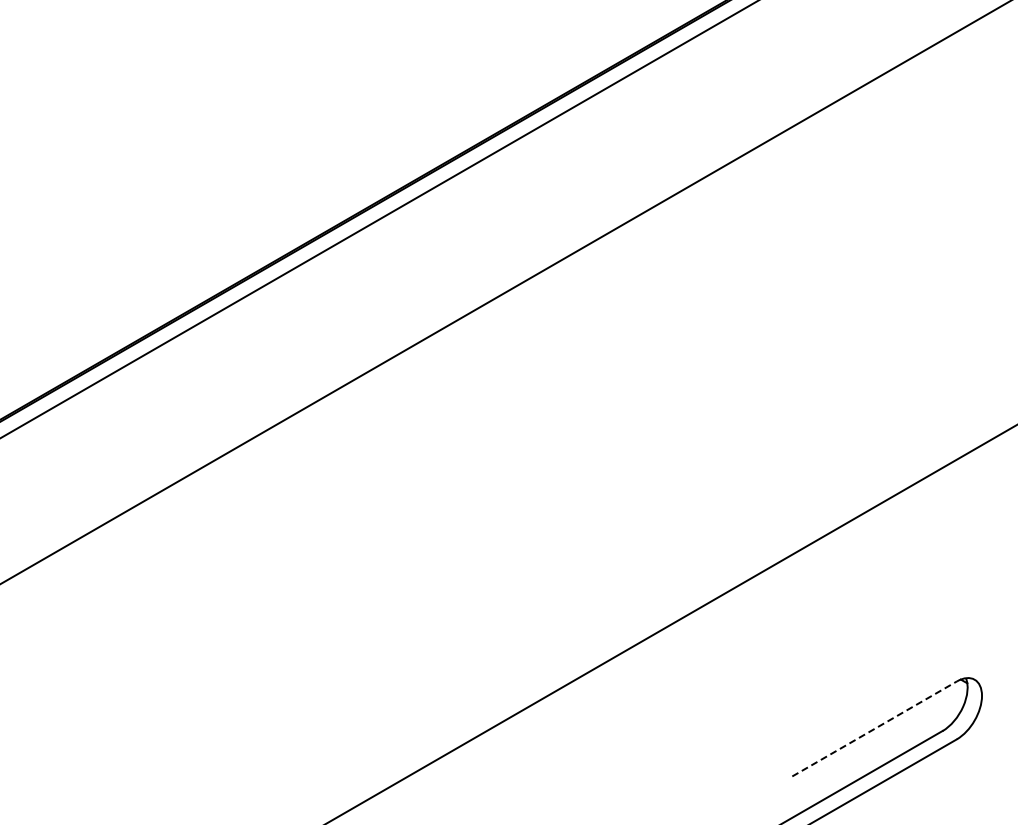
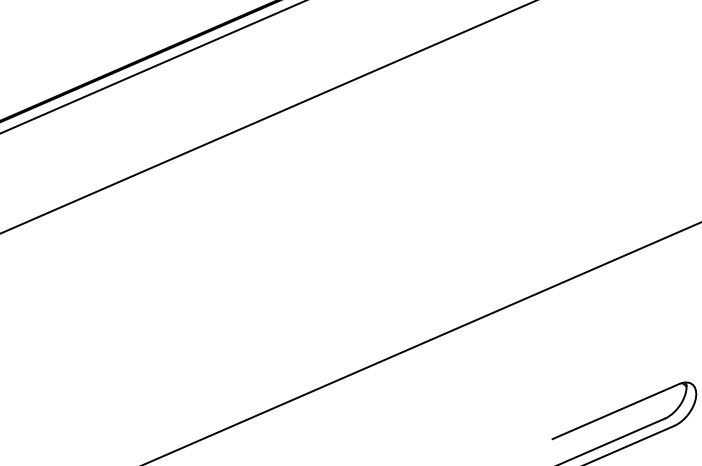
line: (875, 728) -> (616, 411), dashed -> solid

